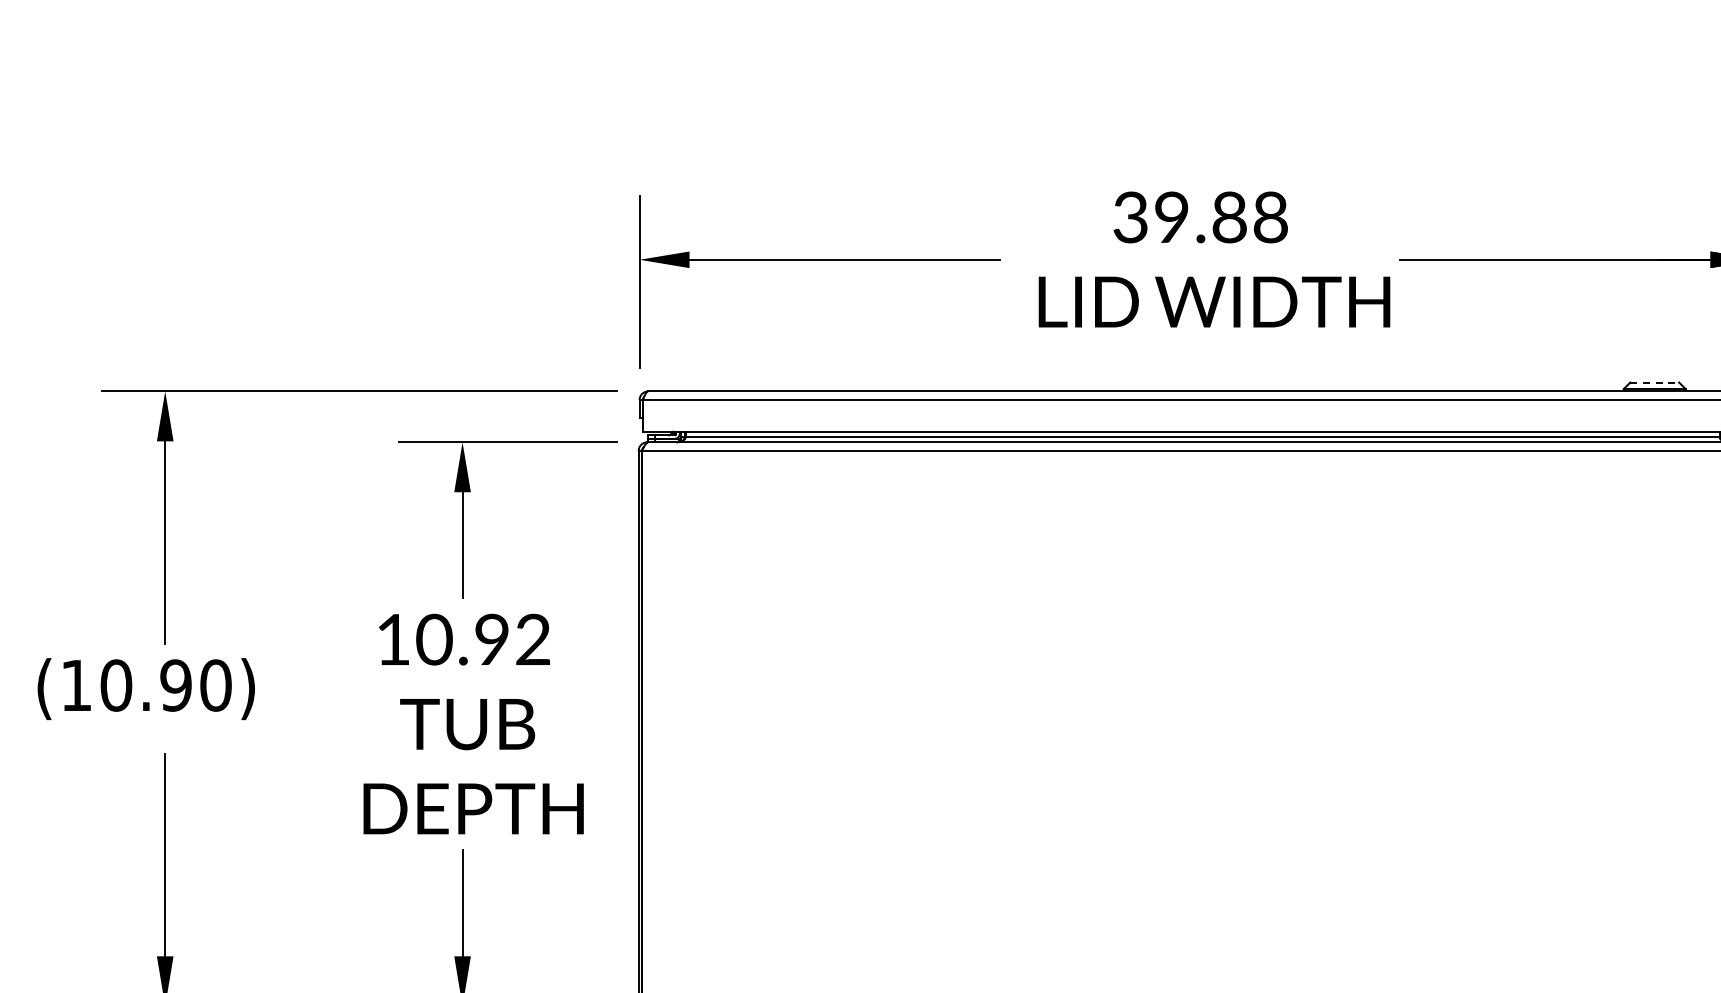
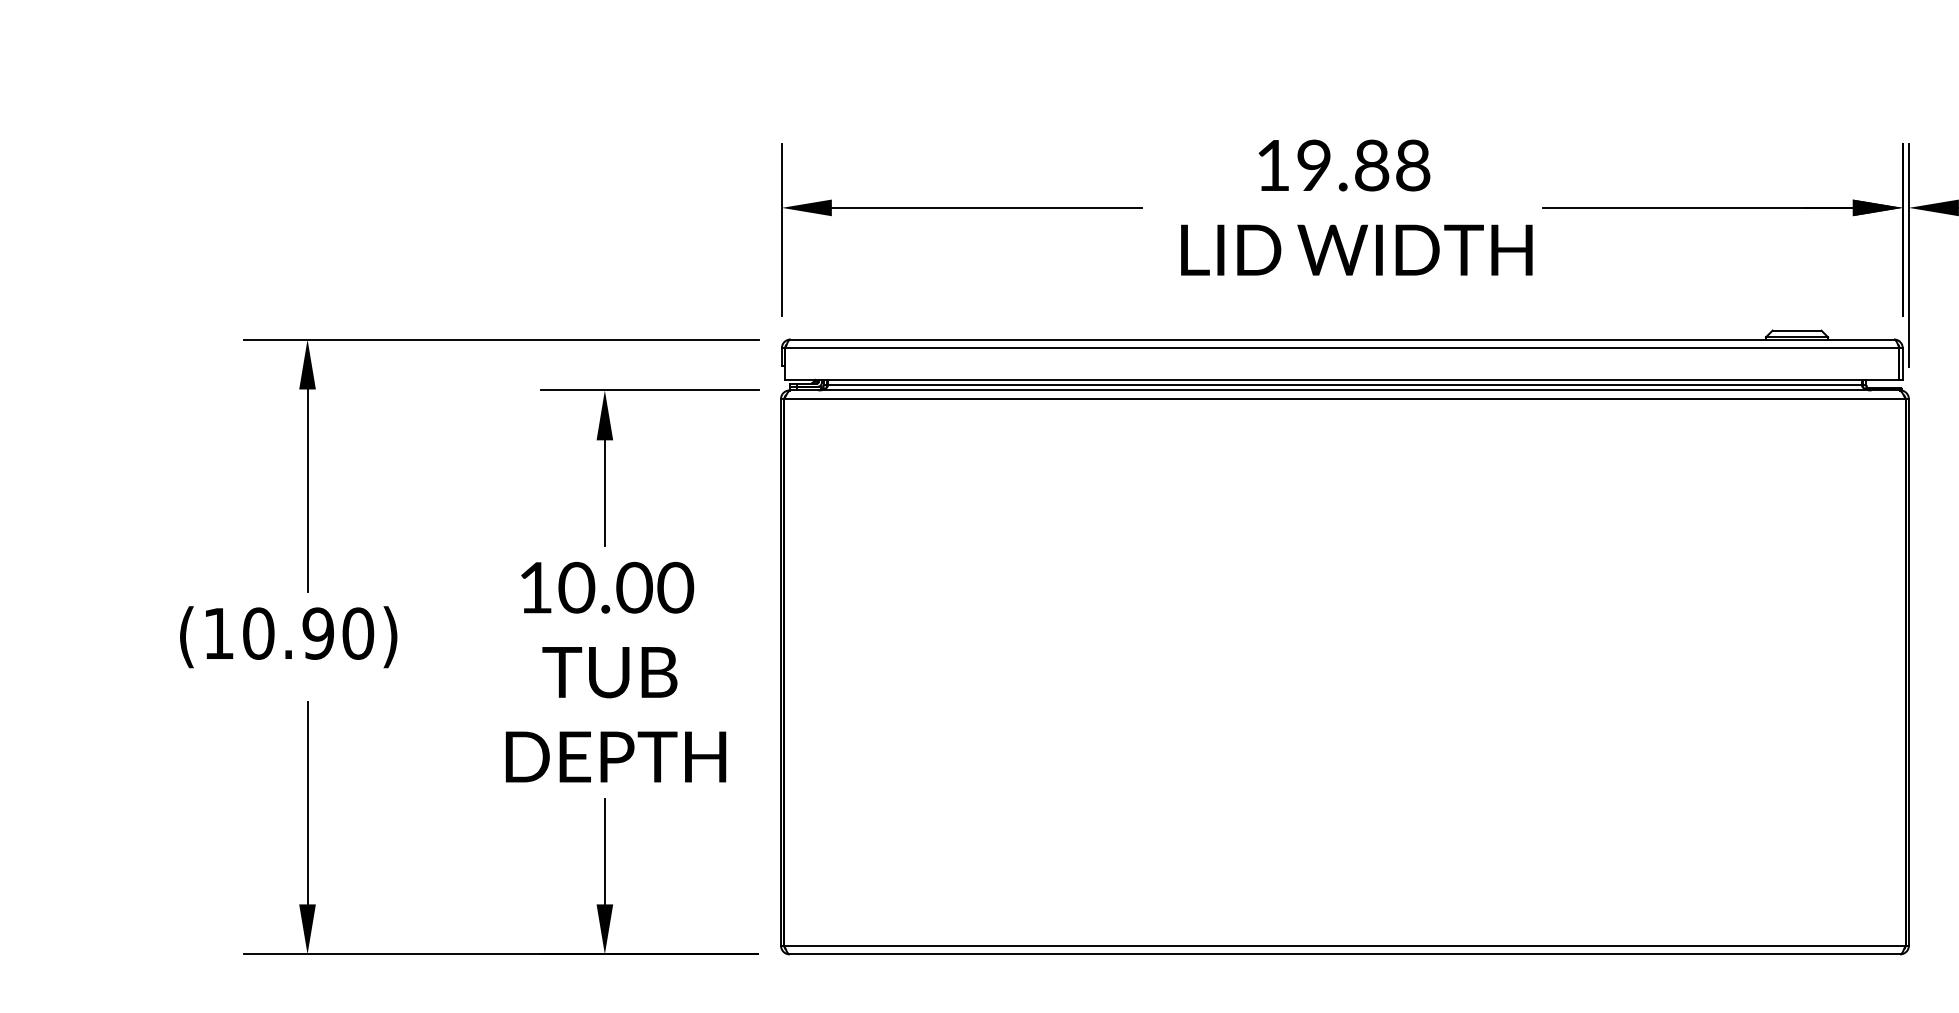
text: (1130, 217) -> (1272, 165), 39.88 -> 19.88
line: (1655, 382) -> (1797, 330), dashed -> solid
text: (513, 639) -> (655, 587), 10.92 -> 10.00

